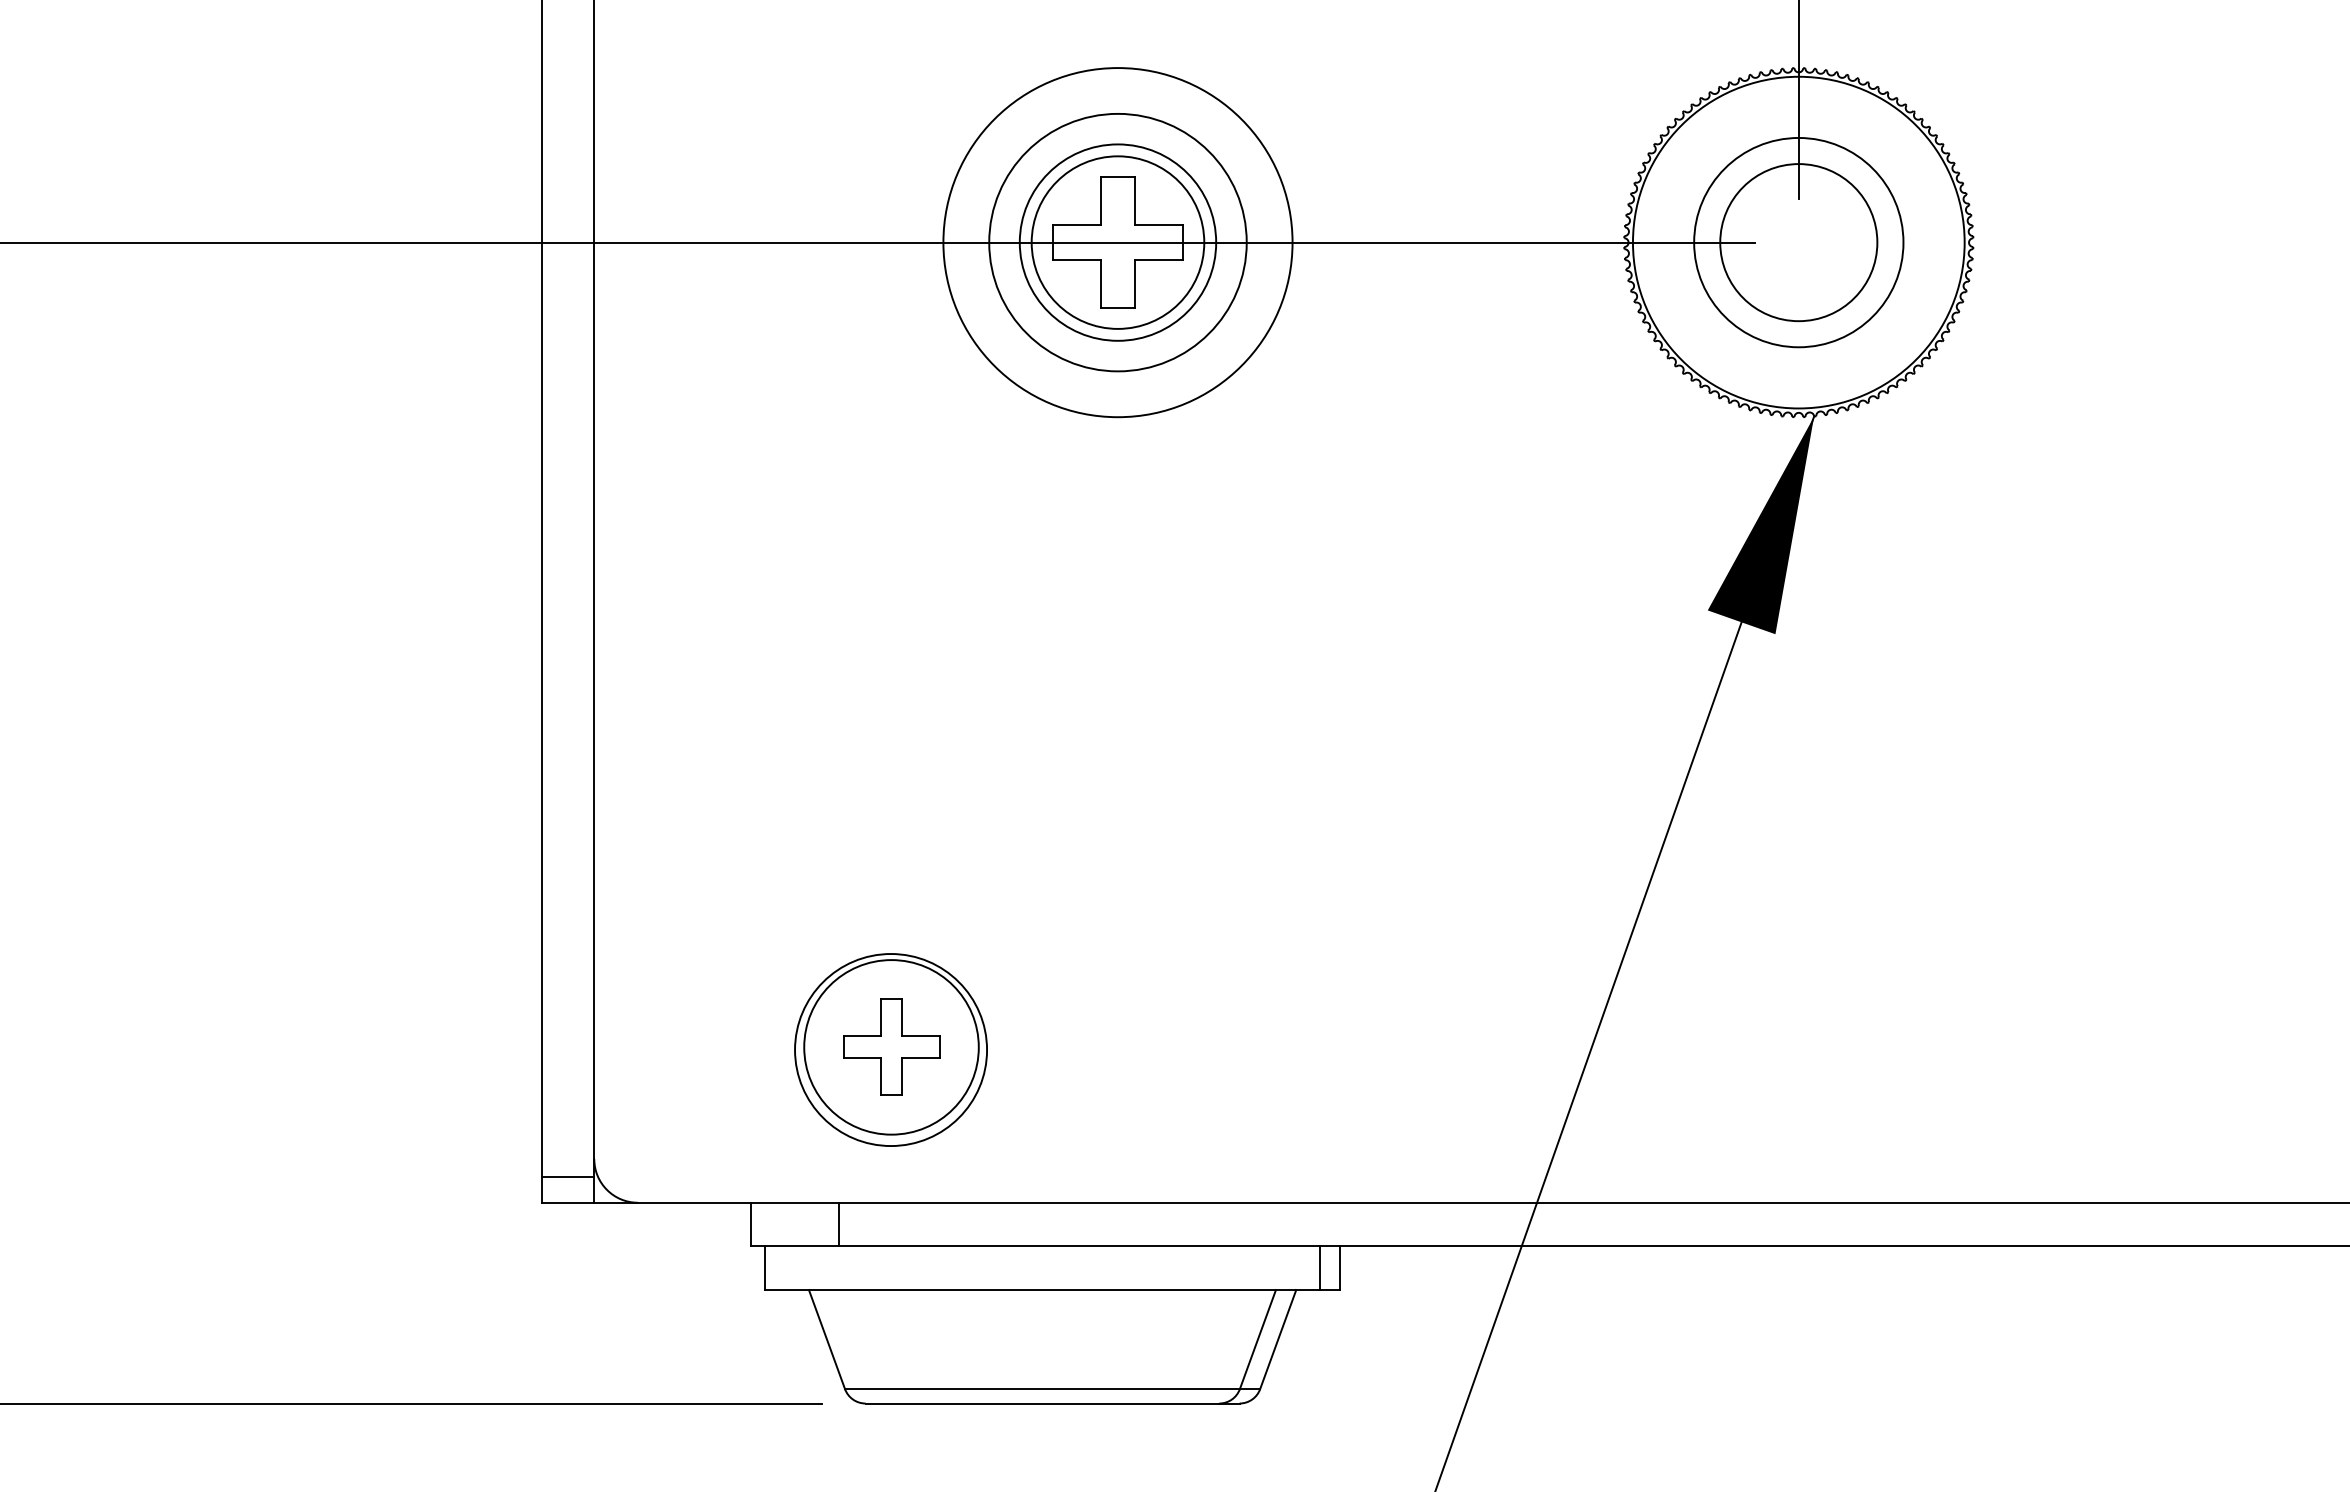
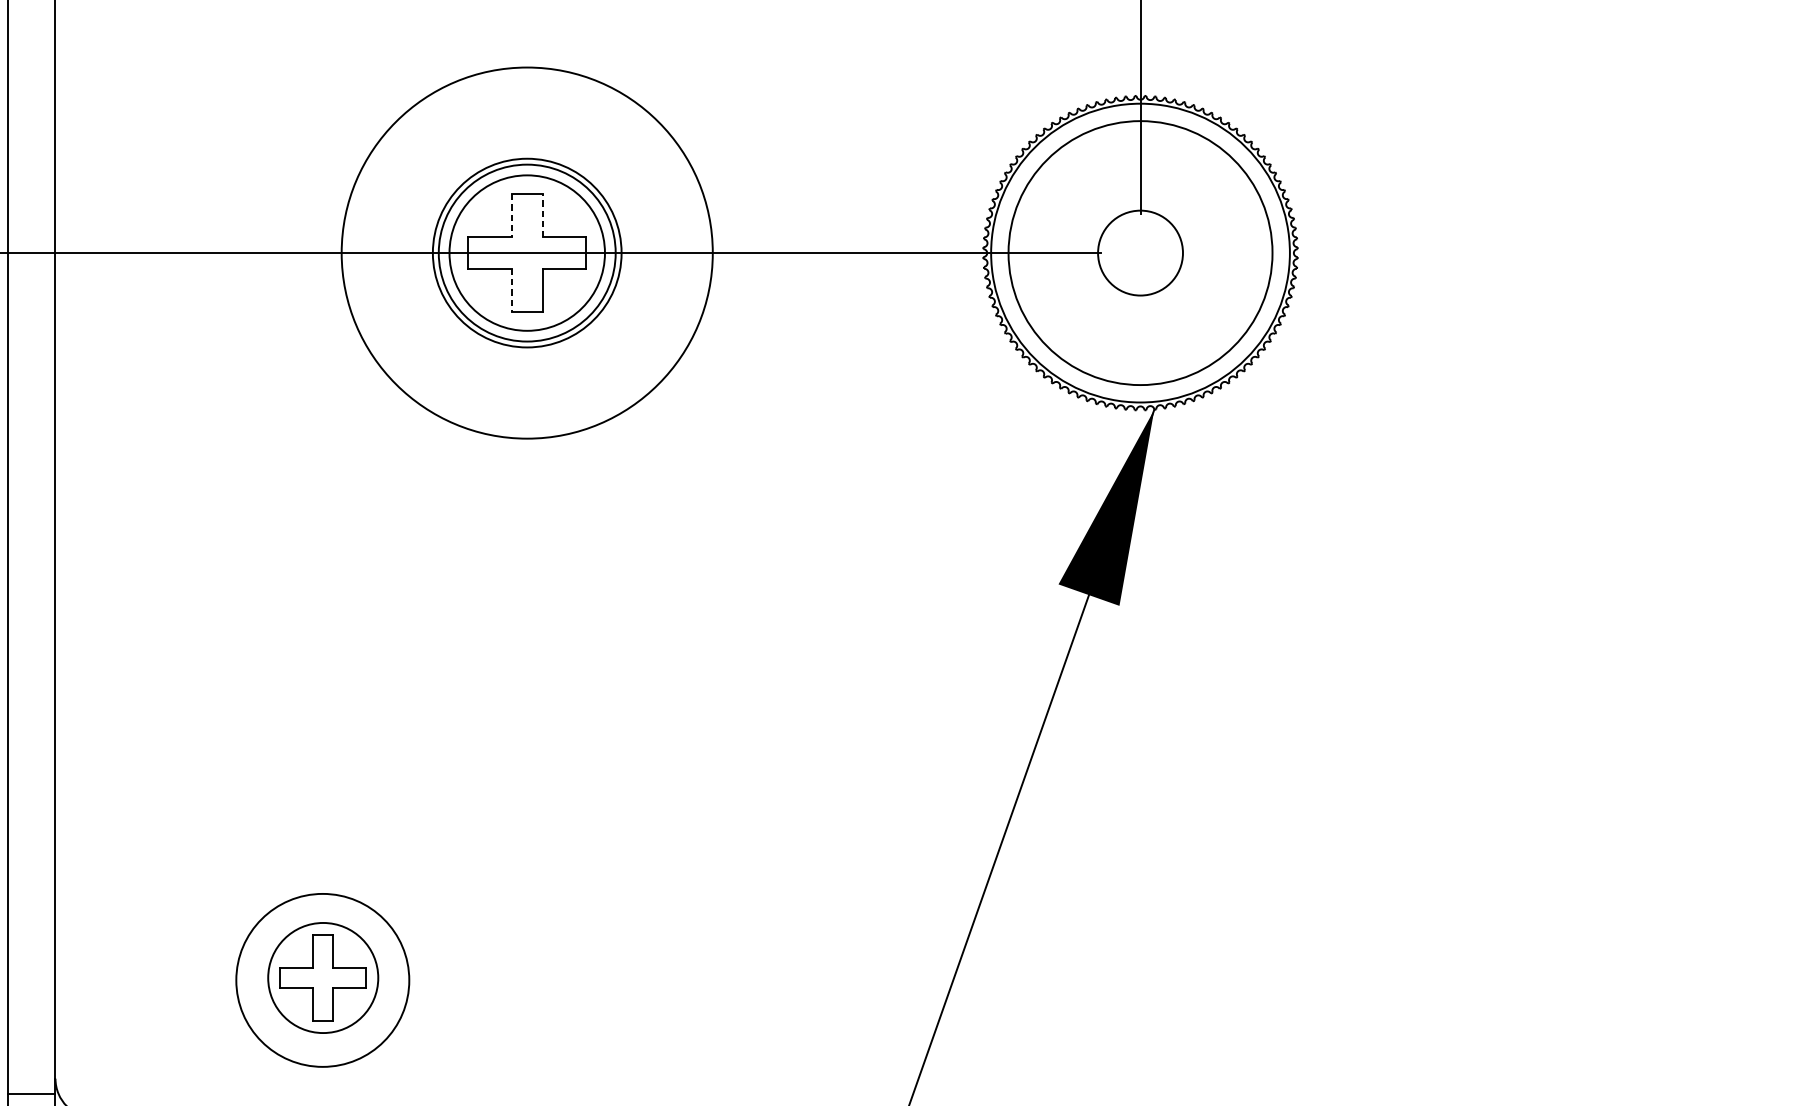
line: (1135, 200) -> (543, 215), solid -> dashed
line: (1100, 201) -> (511, 216), solid -> dashed
circle: (1117, 242) -> (526, 252), size x0.6
circle: (1117, 242) -> (526, 252), size x1.6
circle: (1798, 242) -> (1140, 252), size x0.6
circle: (1798, 242) -> (1140, 252), size x1.4
line: (1100, 284) -> (511, 290), solid -> dashed
circle: (891, 1047) -> (323, 978), size x0.7

